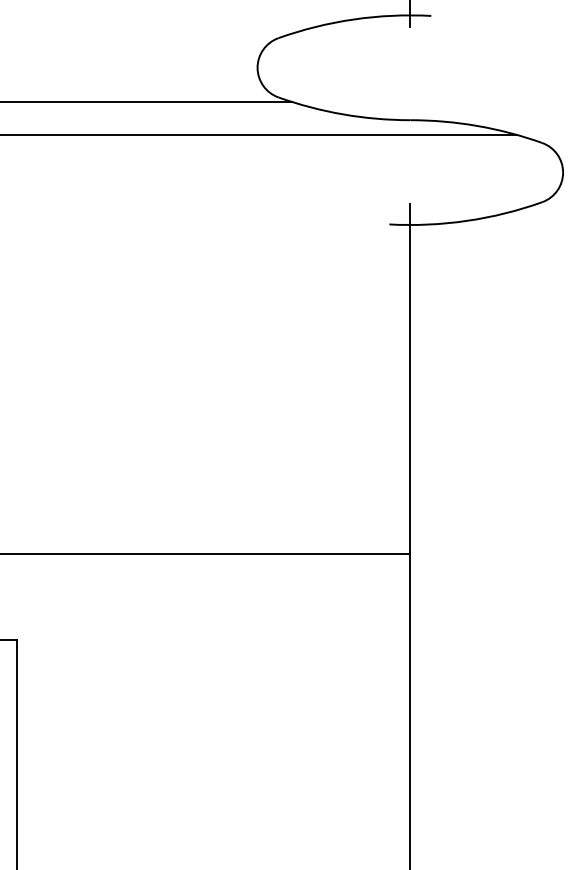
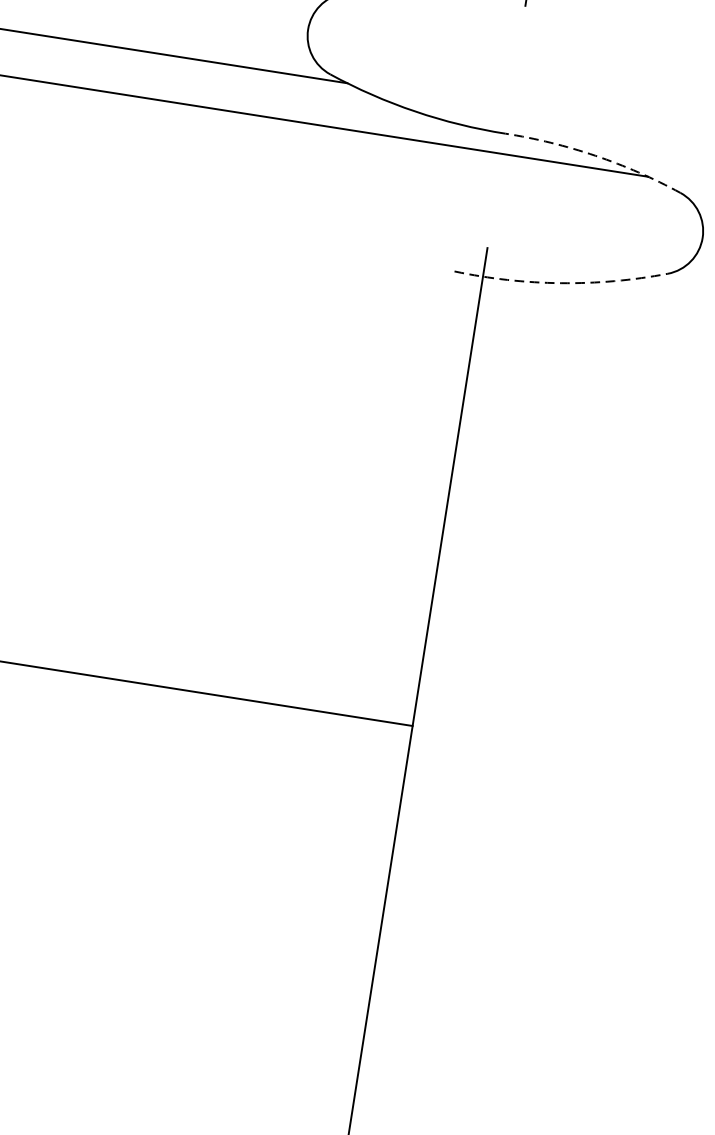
arc: (477, 125) -> (595, 155), solid -> dashed
arc: (466, 220) -> (560, 282), solid -> dashed

